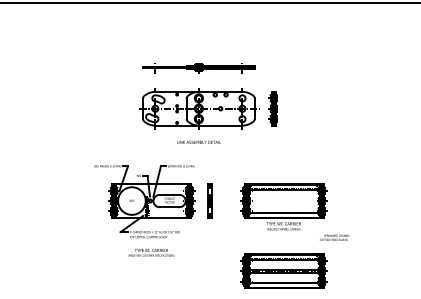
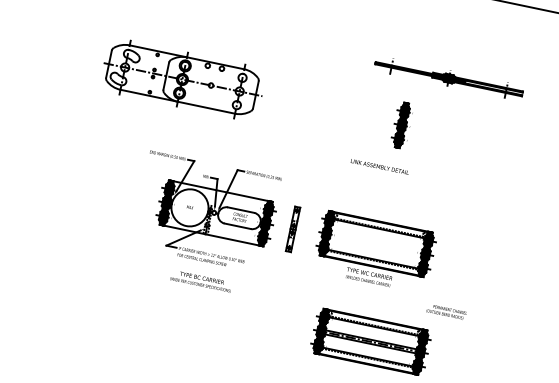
part: (198, 68) -> (448, 79), moved
part: (199, 108) -> (183, 79), moved
text: (198, 141) -> (379, 165), moved
part: (283, 206) -> (373, 251), moved

